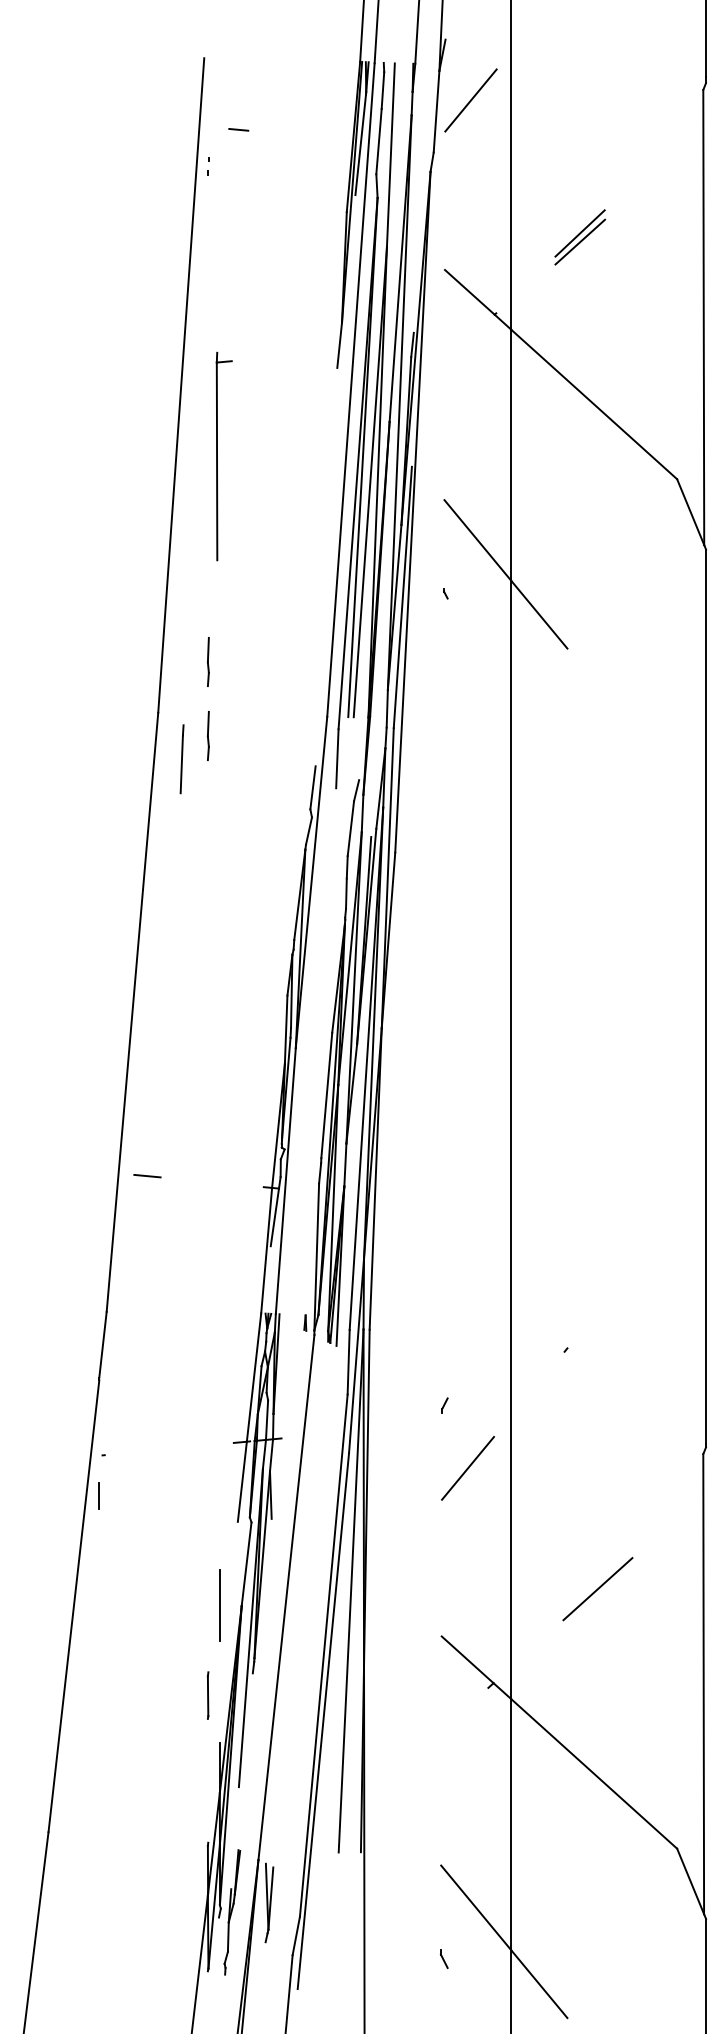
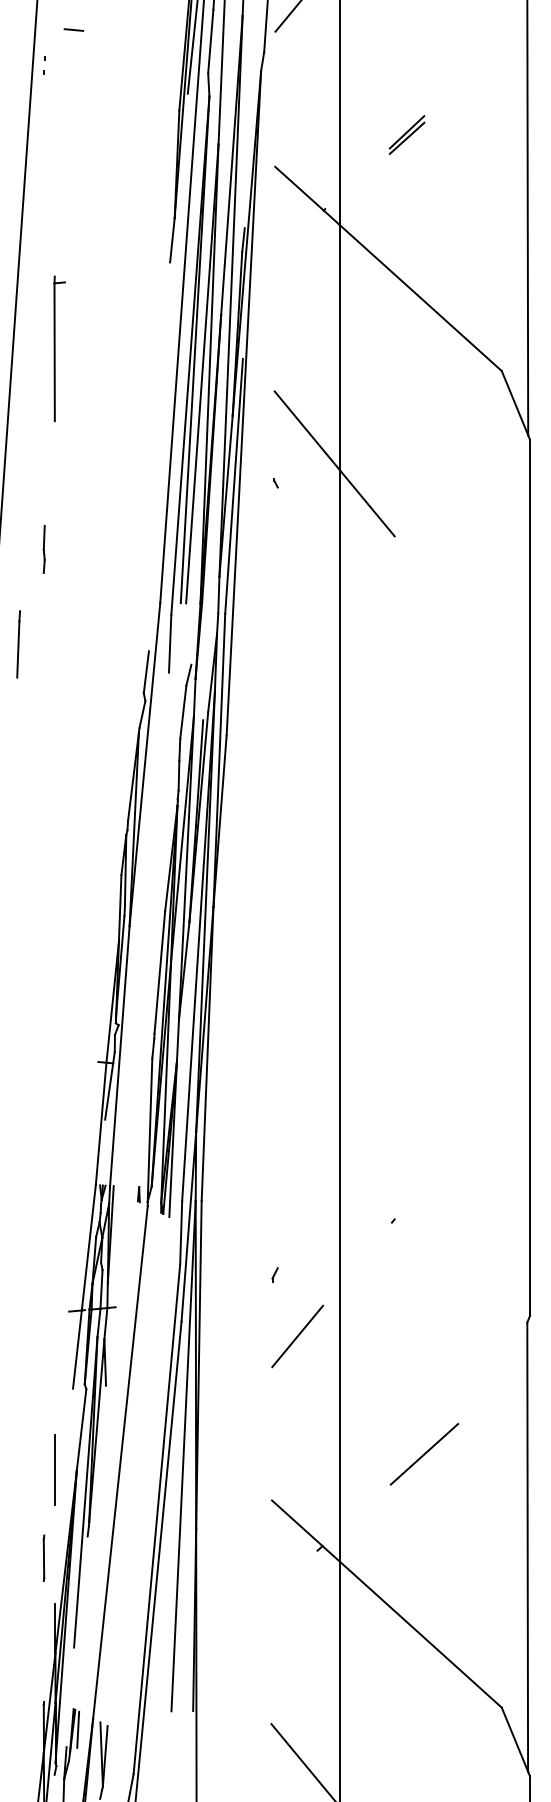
part: (579, 237) -> (406, 135), size x0.71
part: (223, 456) -> (59, 348), size x0.71
line: (208, 735) -> (44, 621), removed
line: (243, 1870) -> (78, 1728), added

